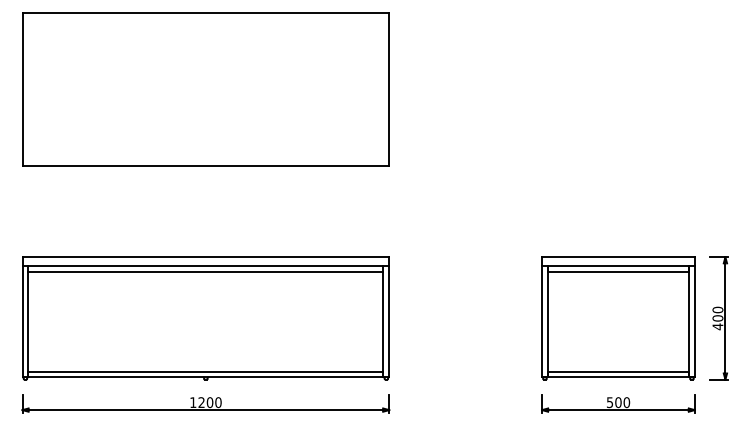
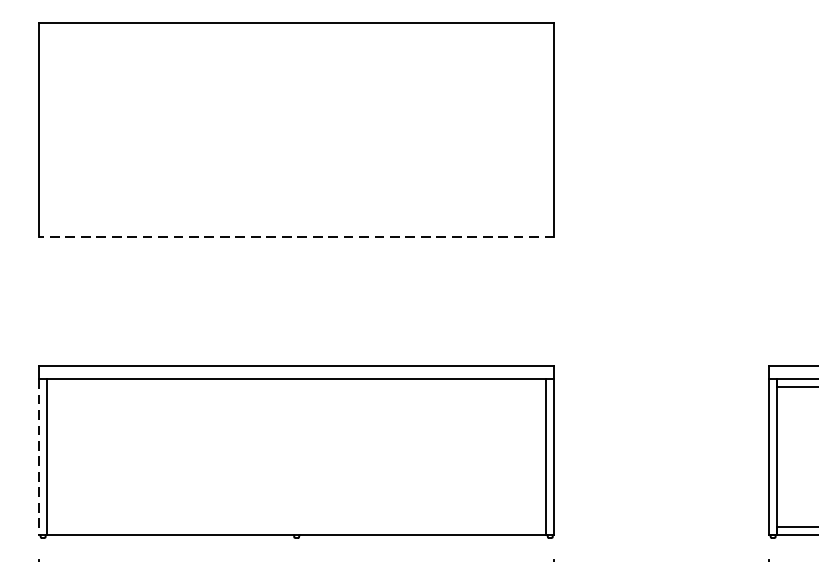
line: (205, 165) -> (296, 237), solid -> dashed
line: (205, 272) -> (296, 387), removed
line: (22, 322) -> (39, 457), solid -> dashed
line: (205, 371) -> (296, 526), removed

